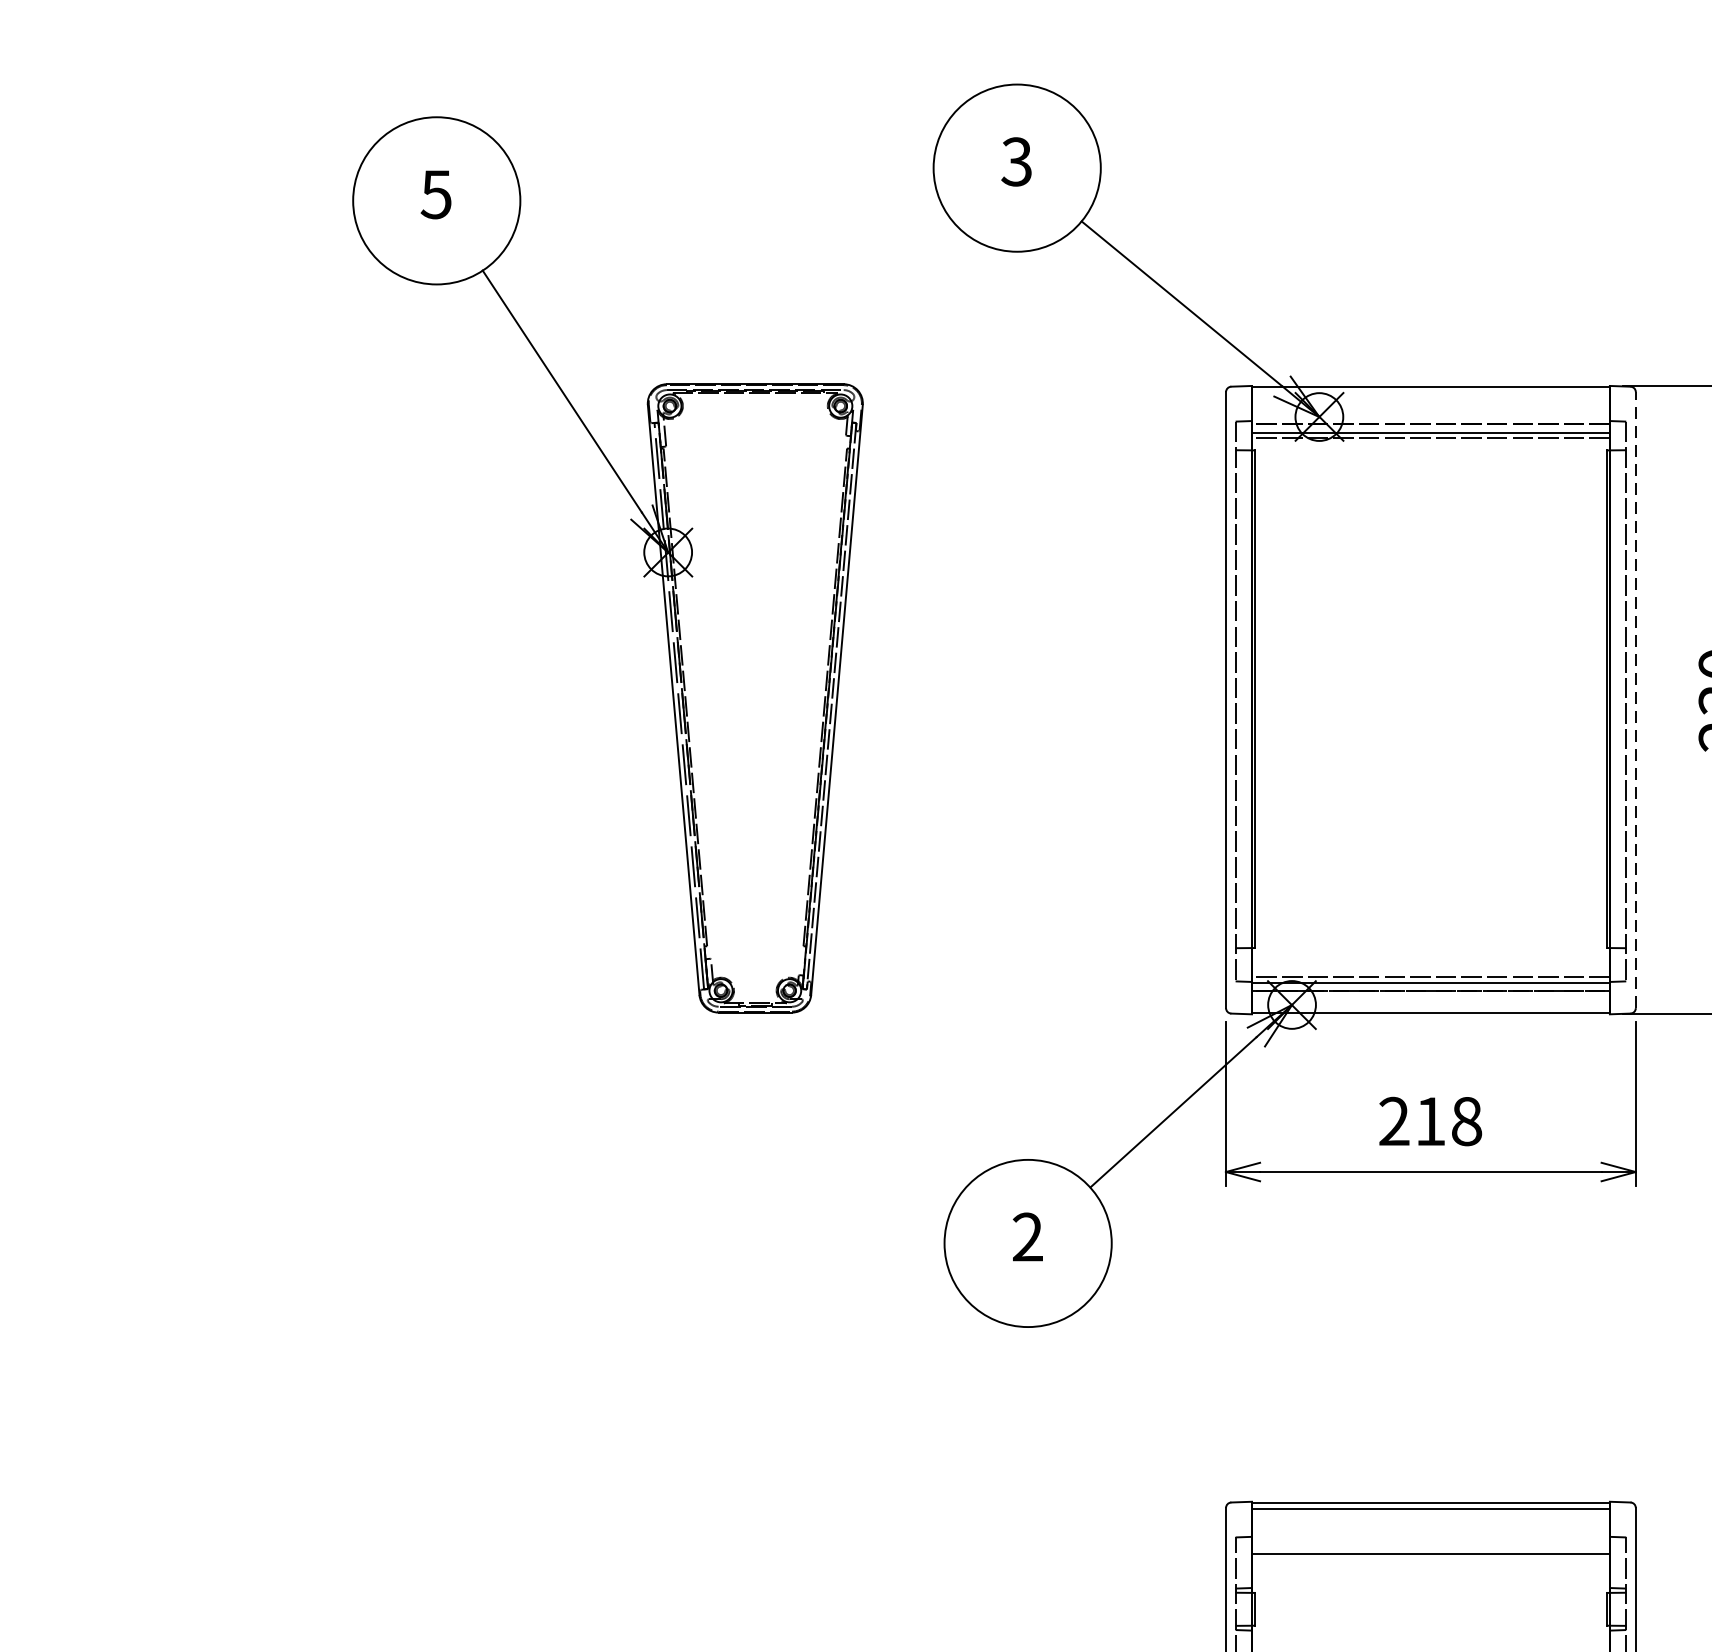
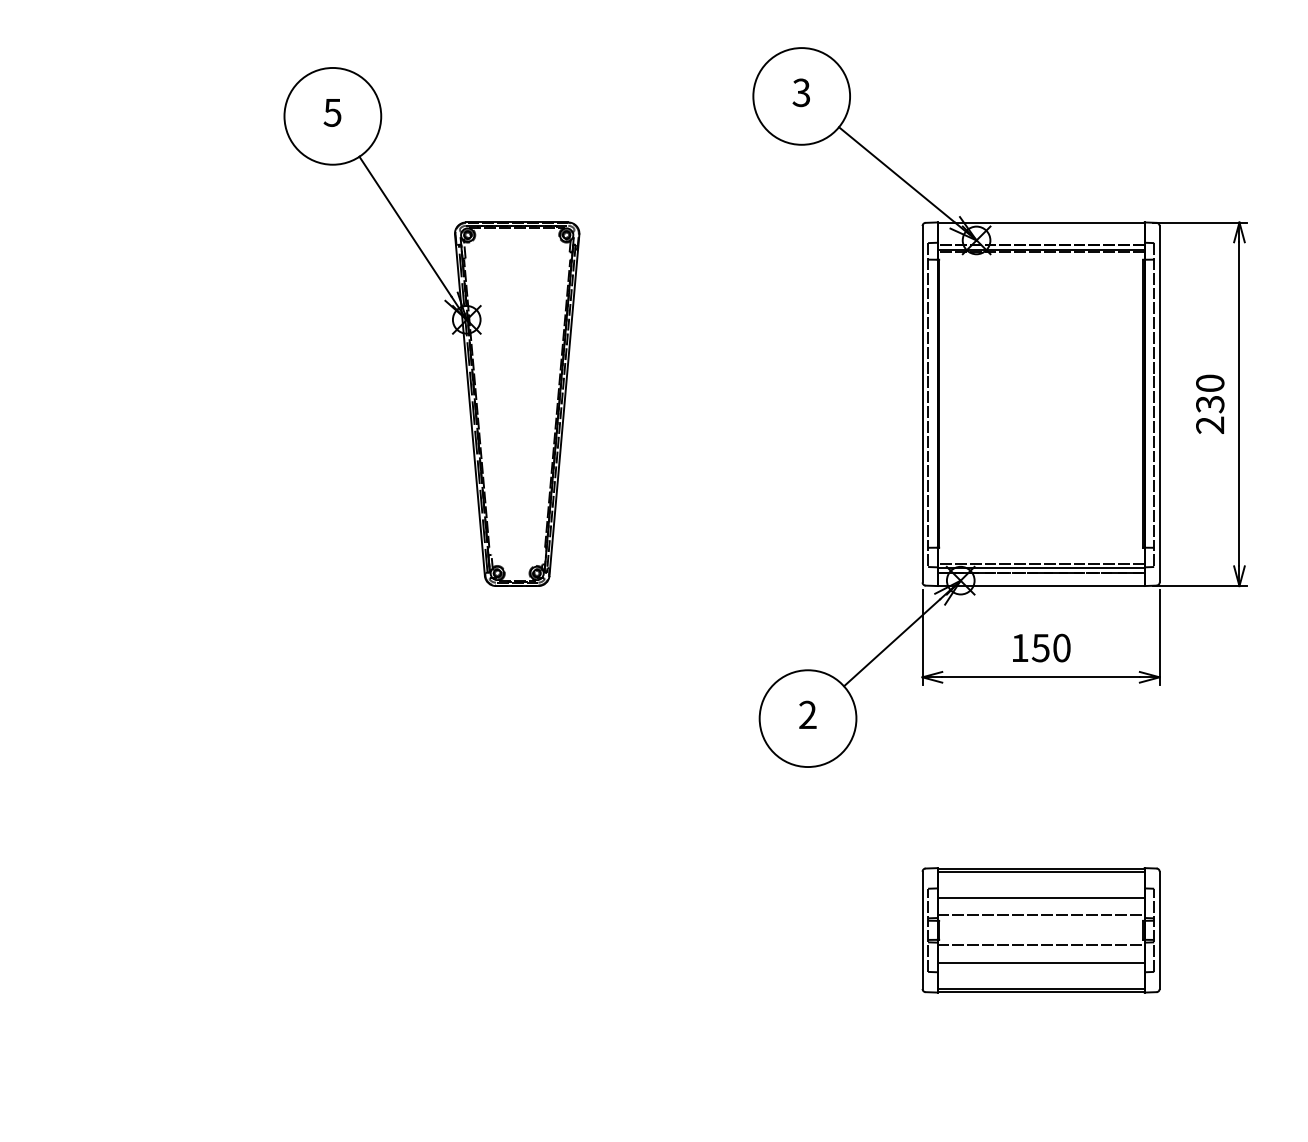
part: (643, 560) -> (452, 324), moved
line: (1635, 698) -> (1159, 403), dashed -> solid
text: (1429, 1120) -> (1040, 647), 218 -> 150
line: (1429, 1583) -> (1040, 915), added
line: (1429, 1635) -> (1040, 945), added

